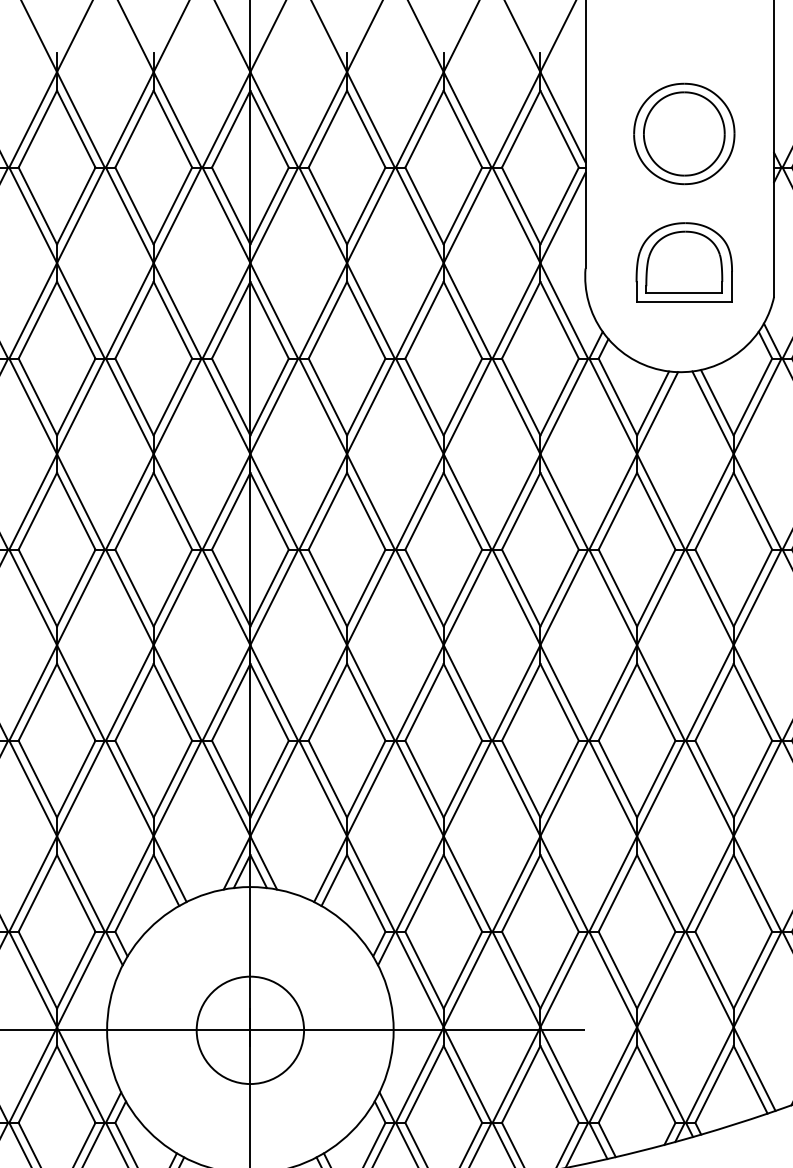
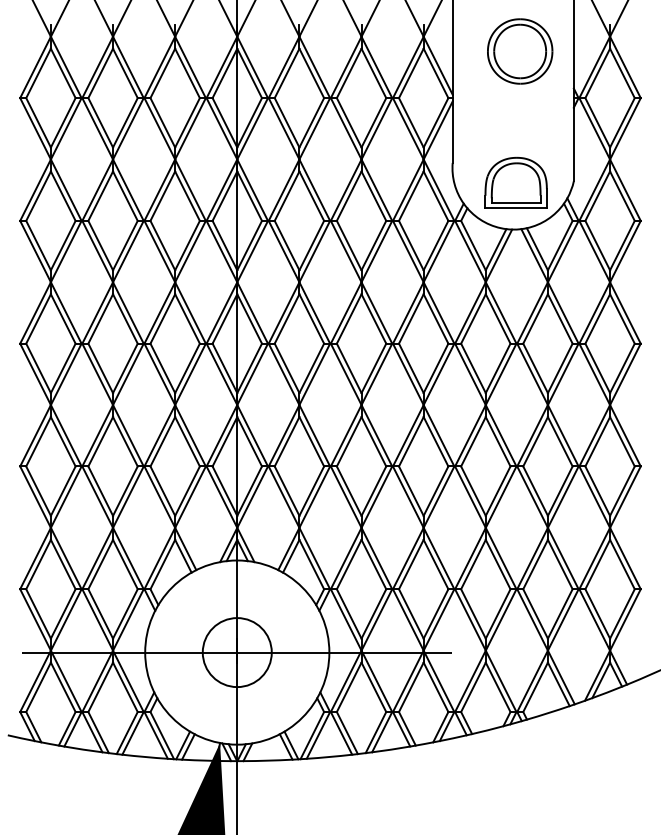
part: (684, 133) -> (520, 51), moved
part: (683, 261) -> (515, 182), moved

